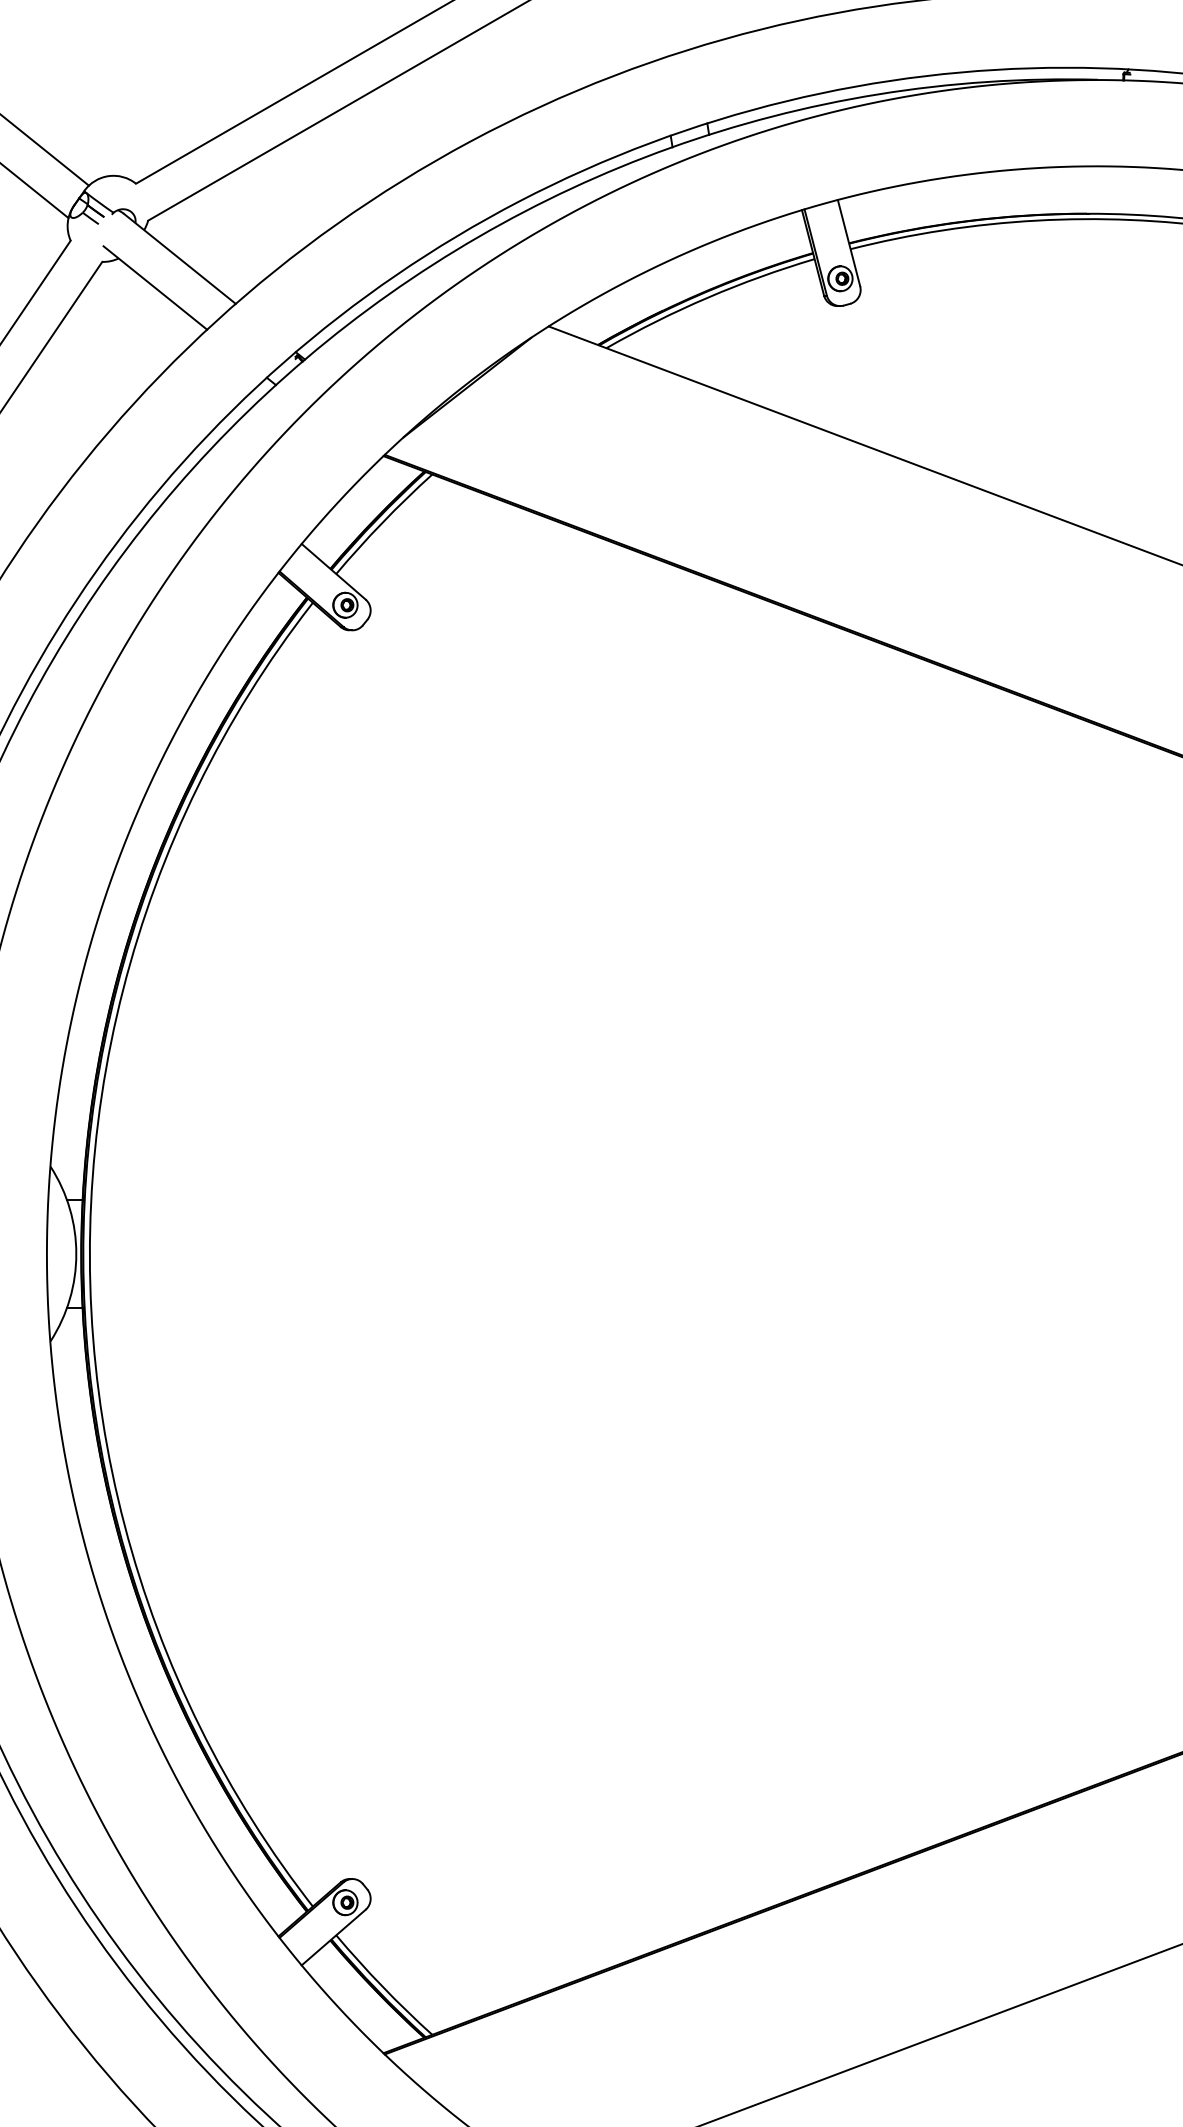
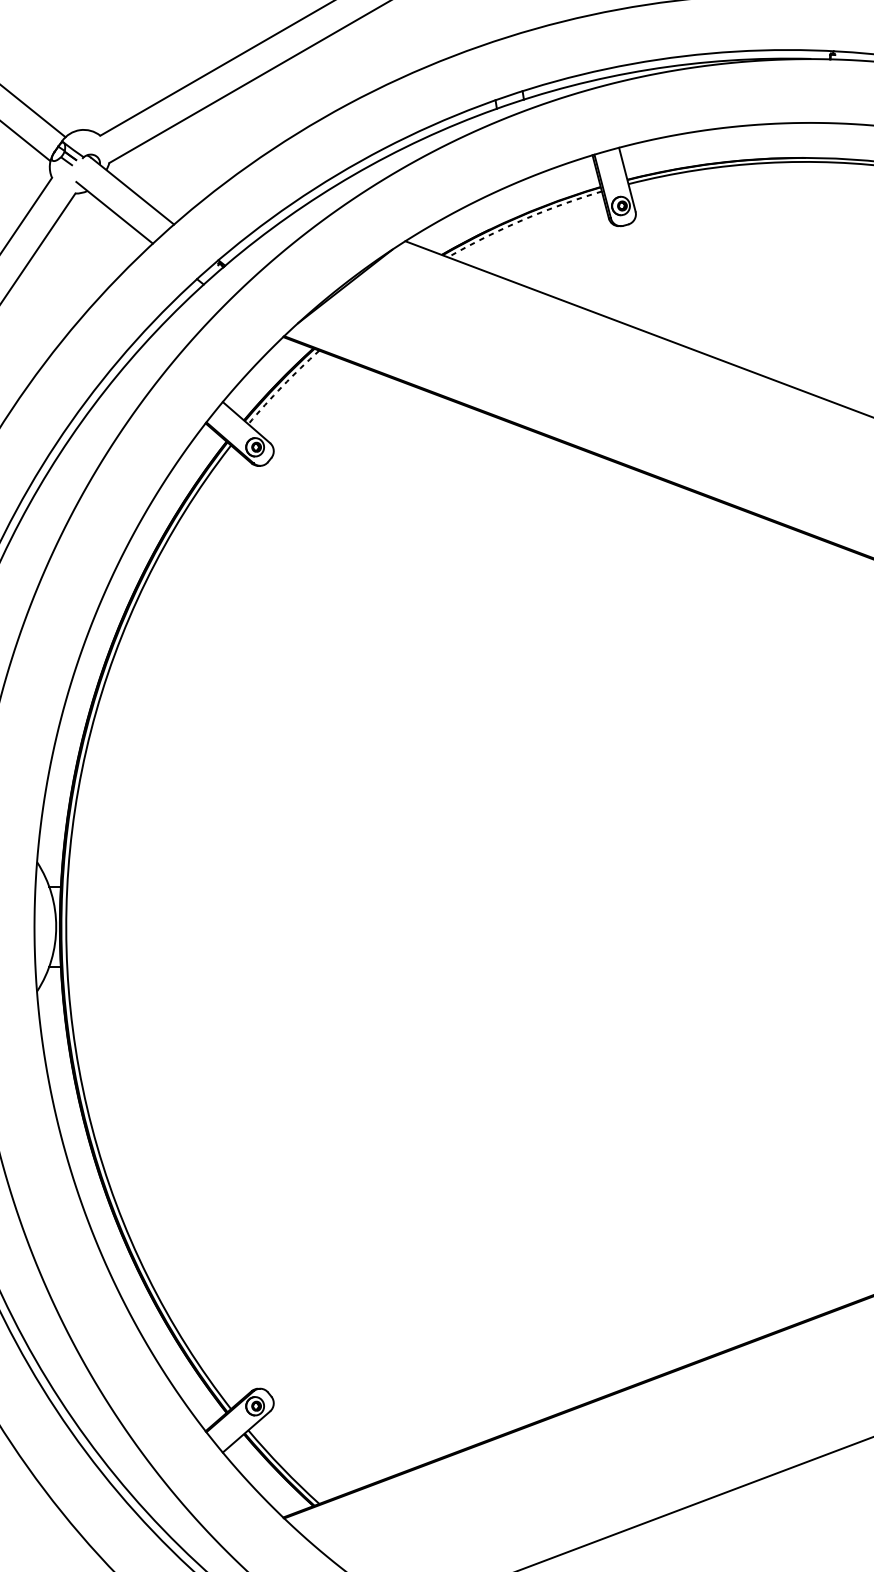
arc: (707, 297) -> (522, 219), solid -> dashed
arc: (382, 522) -> (282, 386), solid -> dashed

